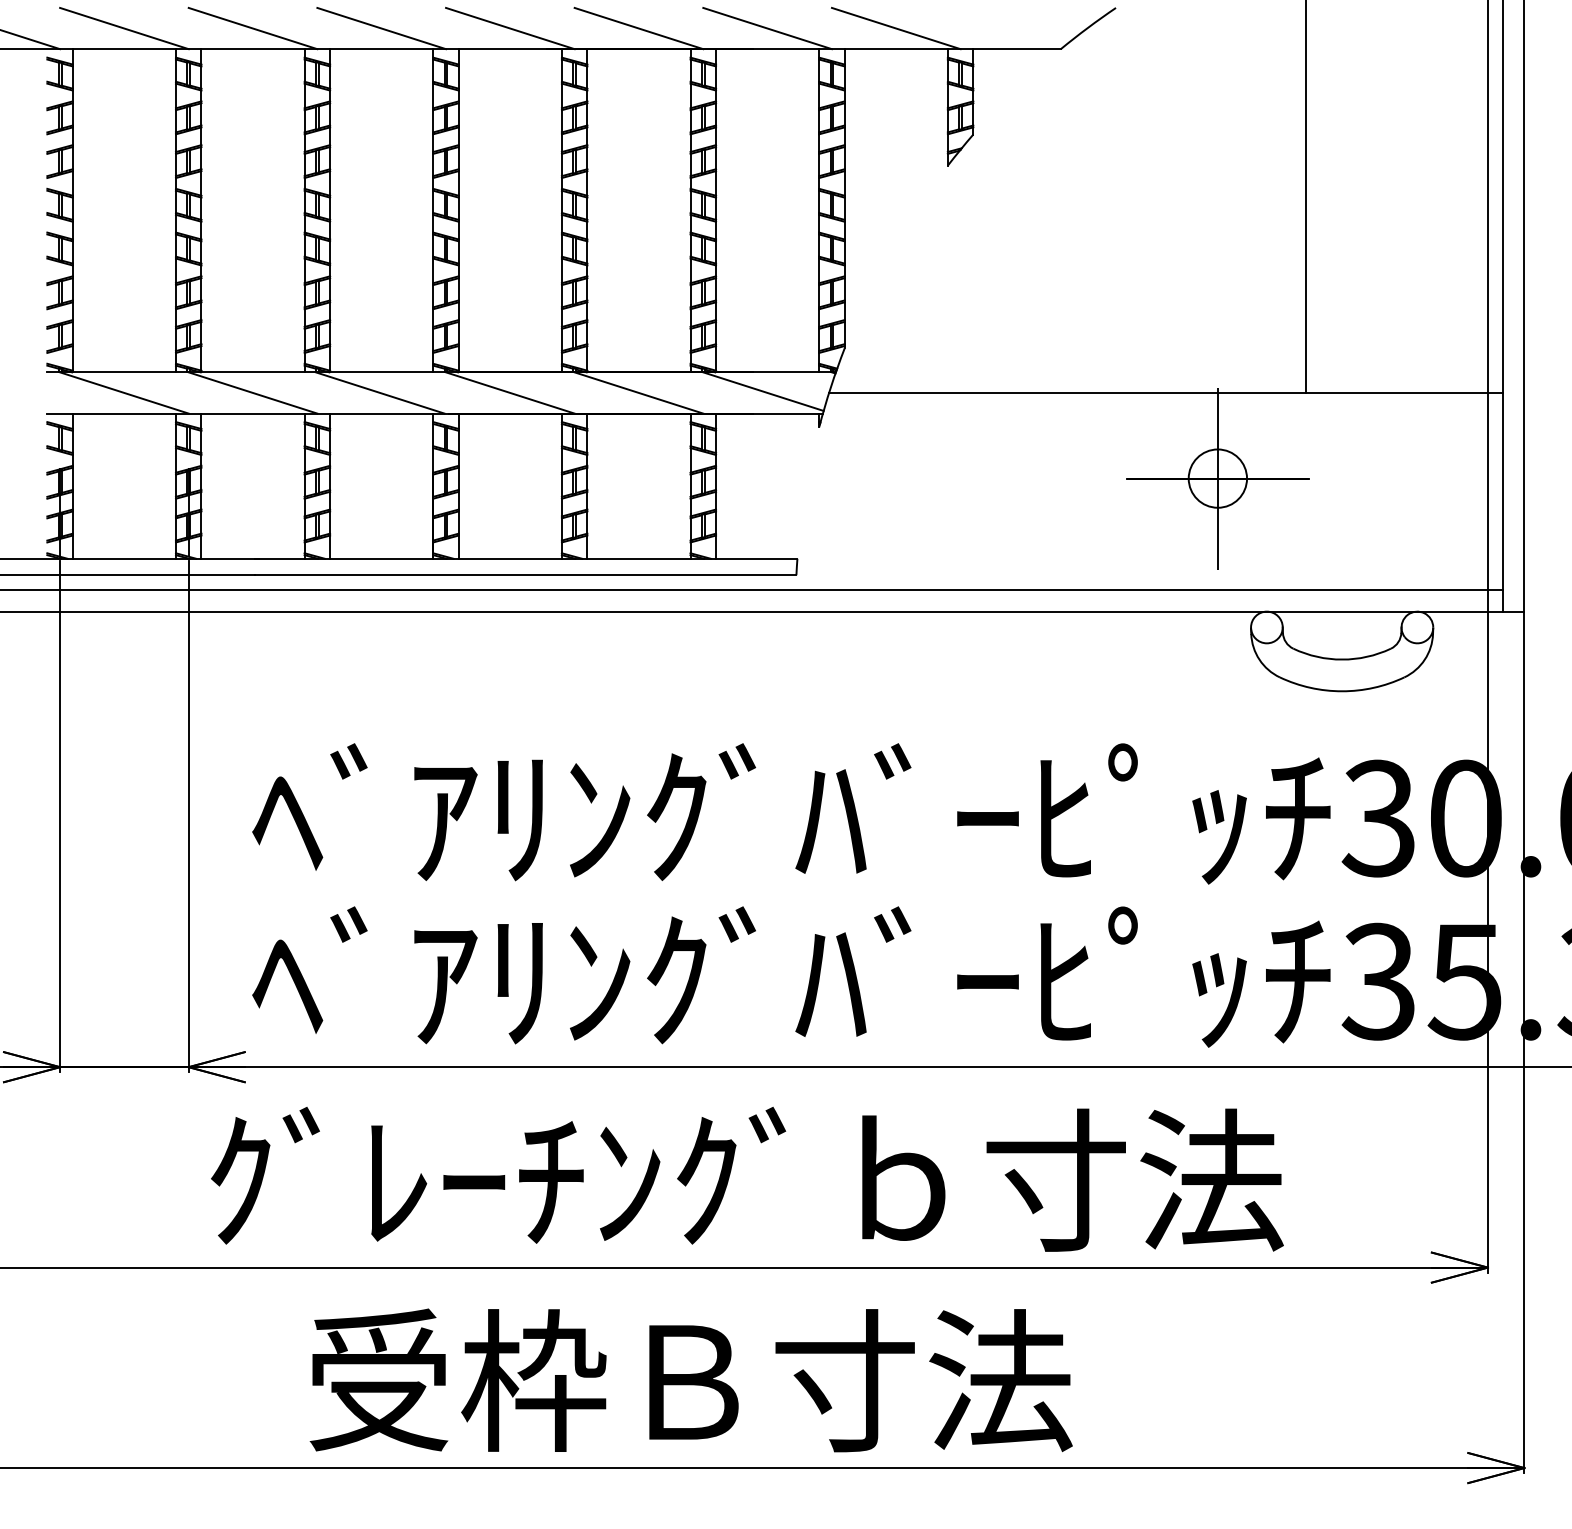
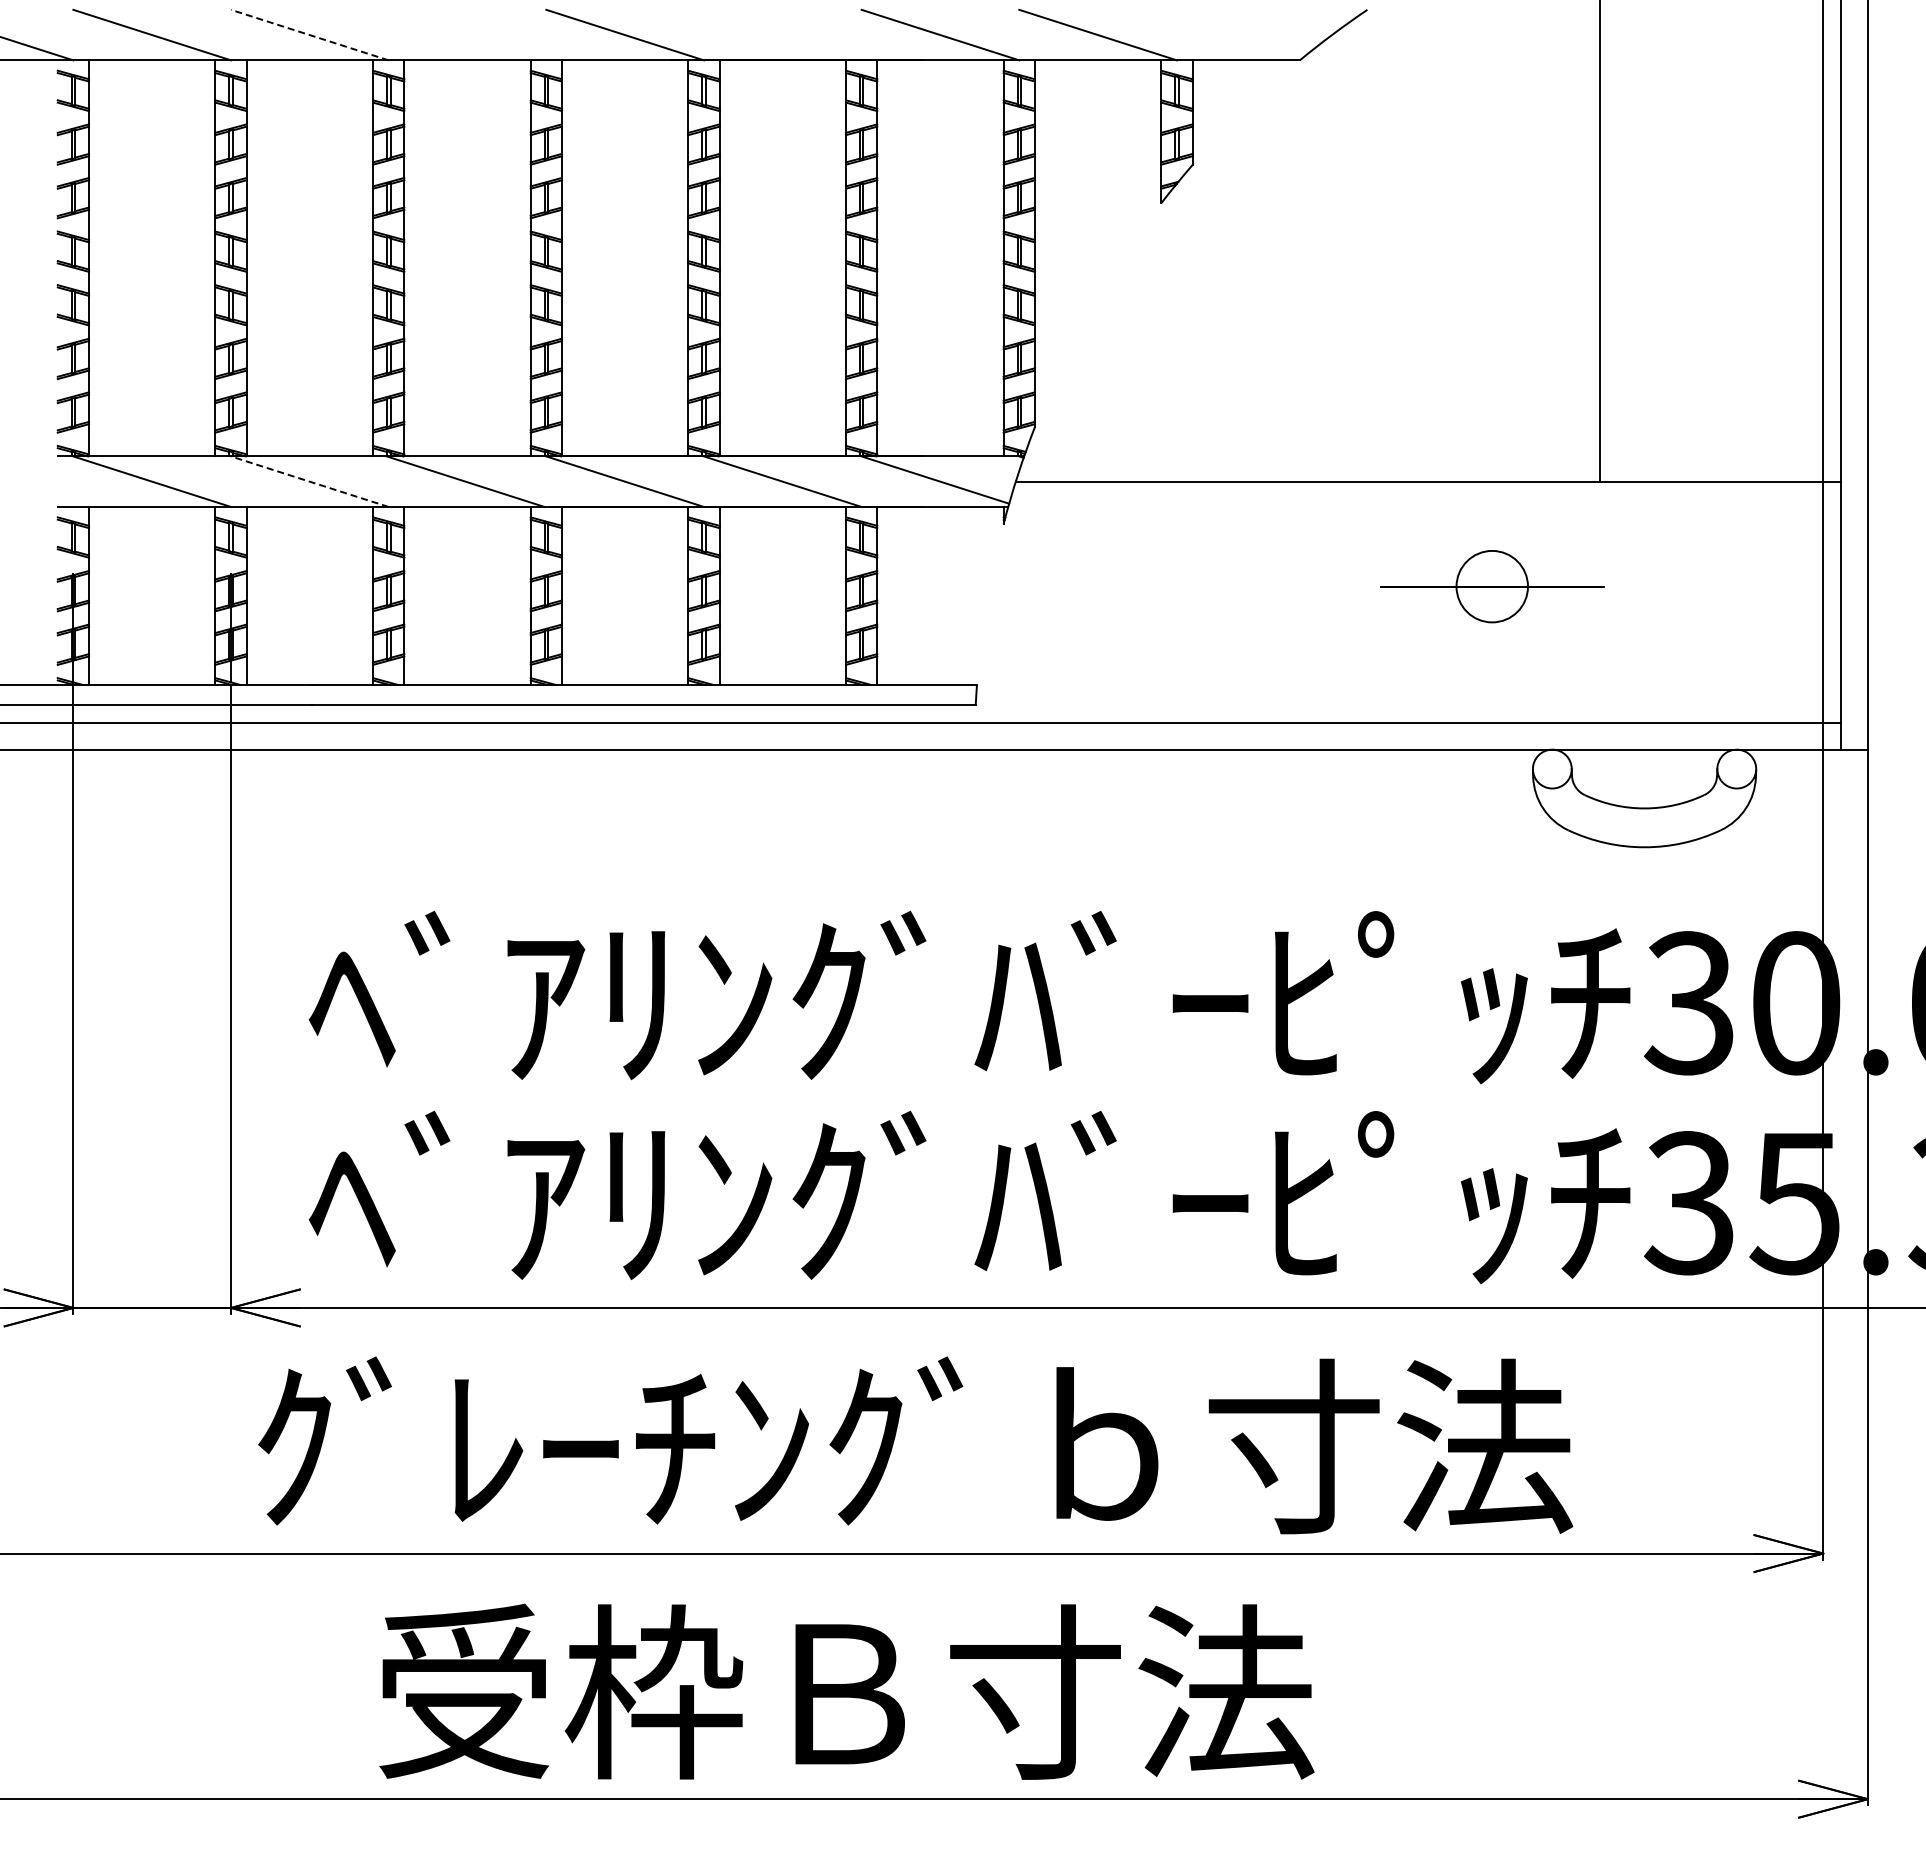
line: (252, 28) -> (309, 35), solid -> dashed
line: (381, 28) -> (467, 34), removed
line: (638, 28) -> (782, 34), removed
line: (252, 392) -> (309, 481), solid -> dashed
line: (1218, 478) -> (1492, 586), removed

